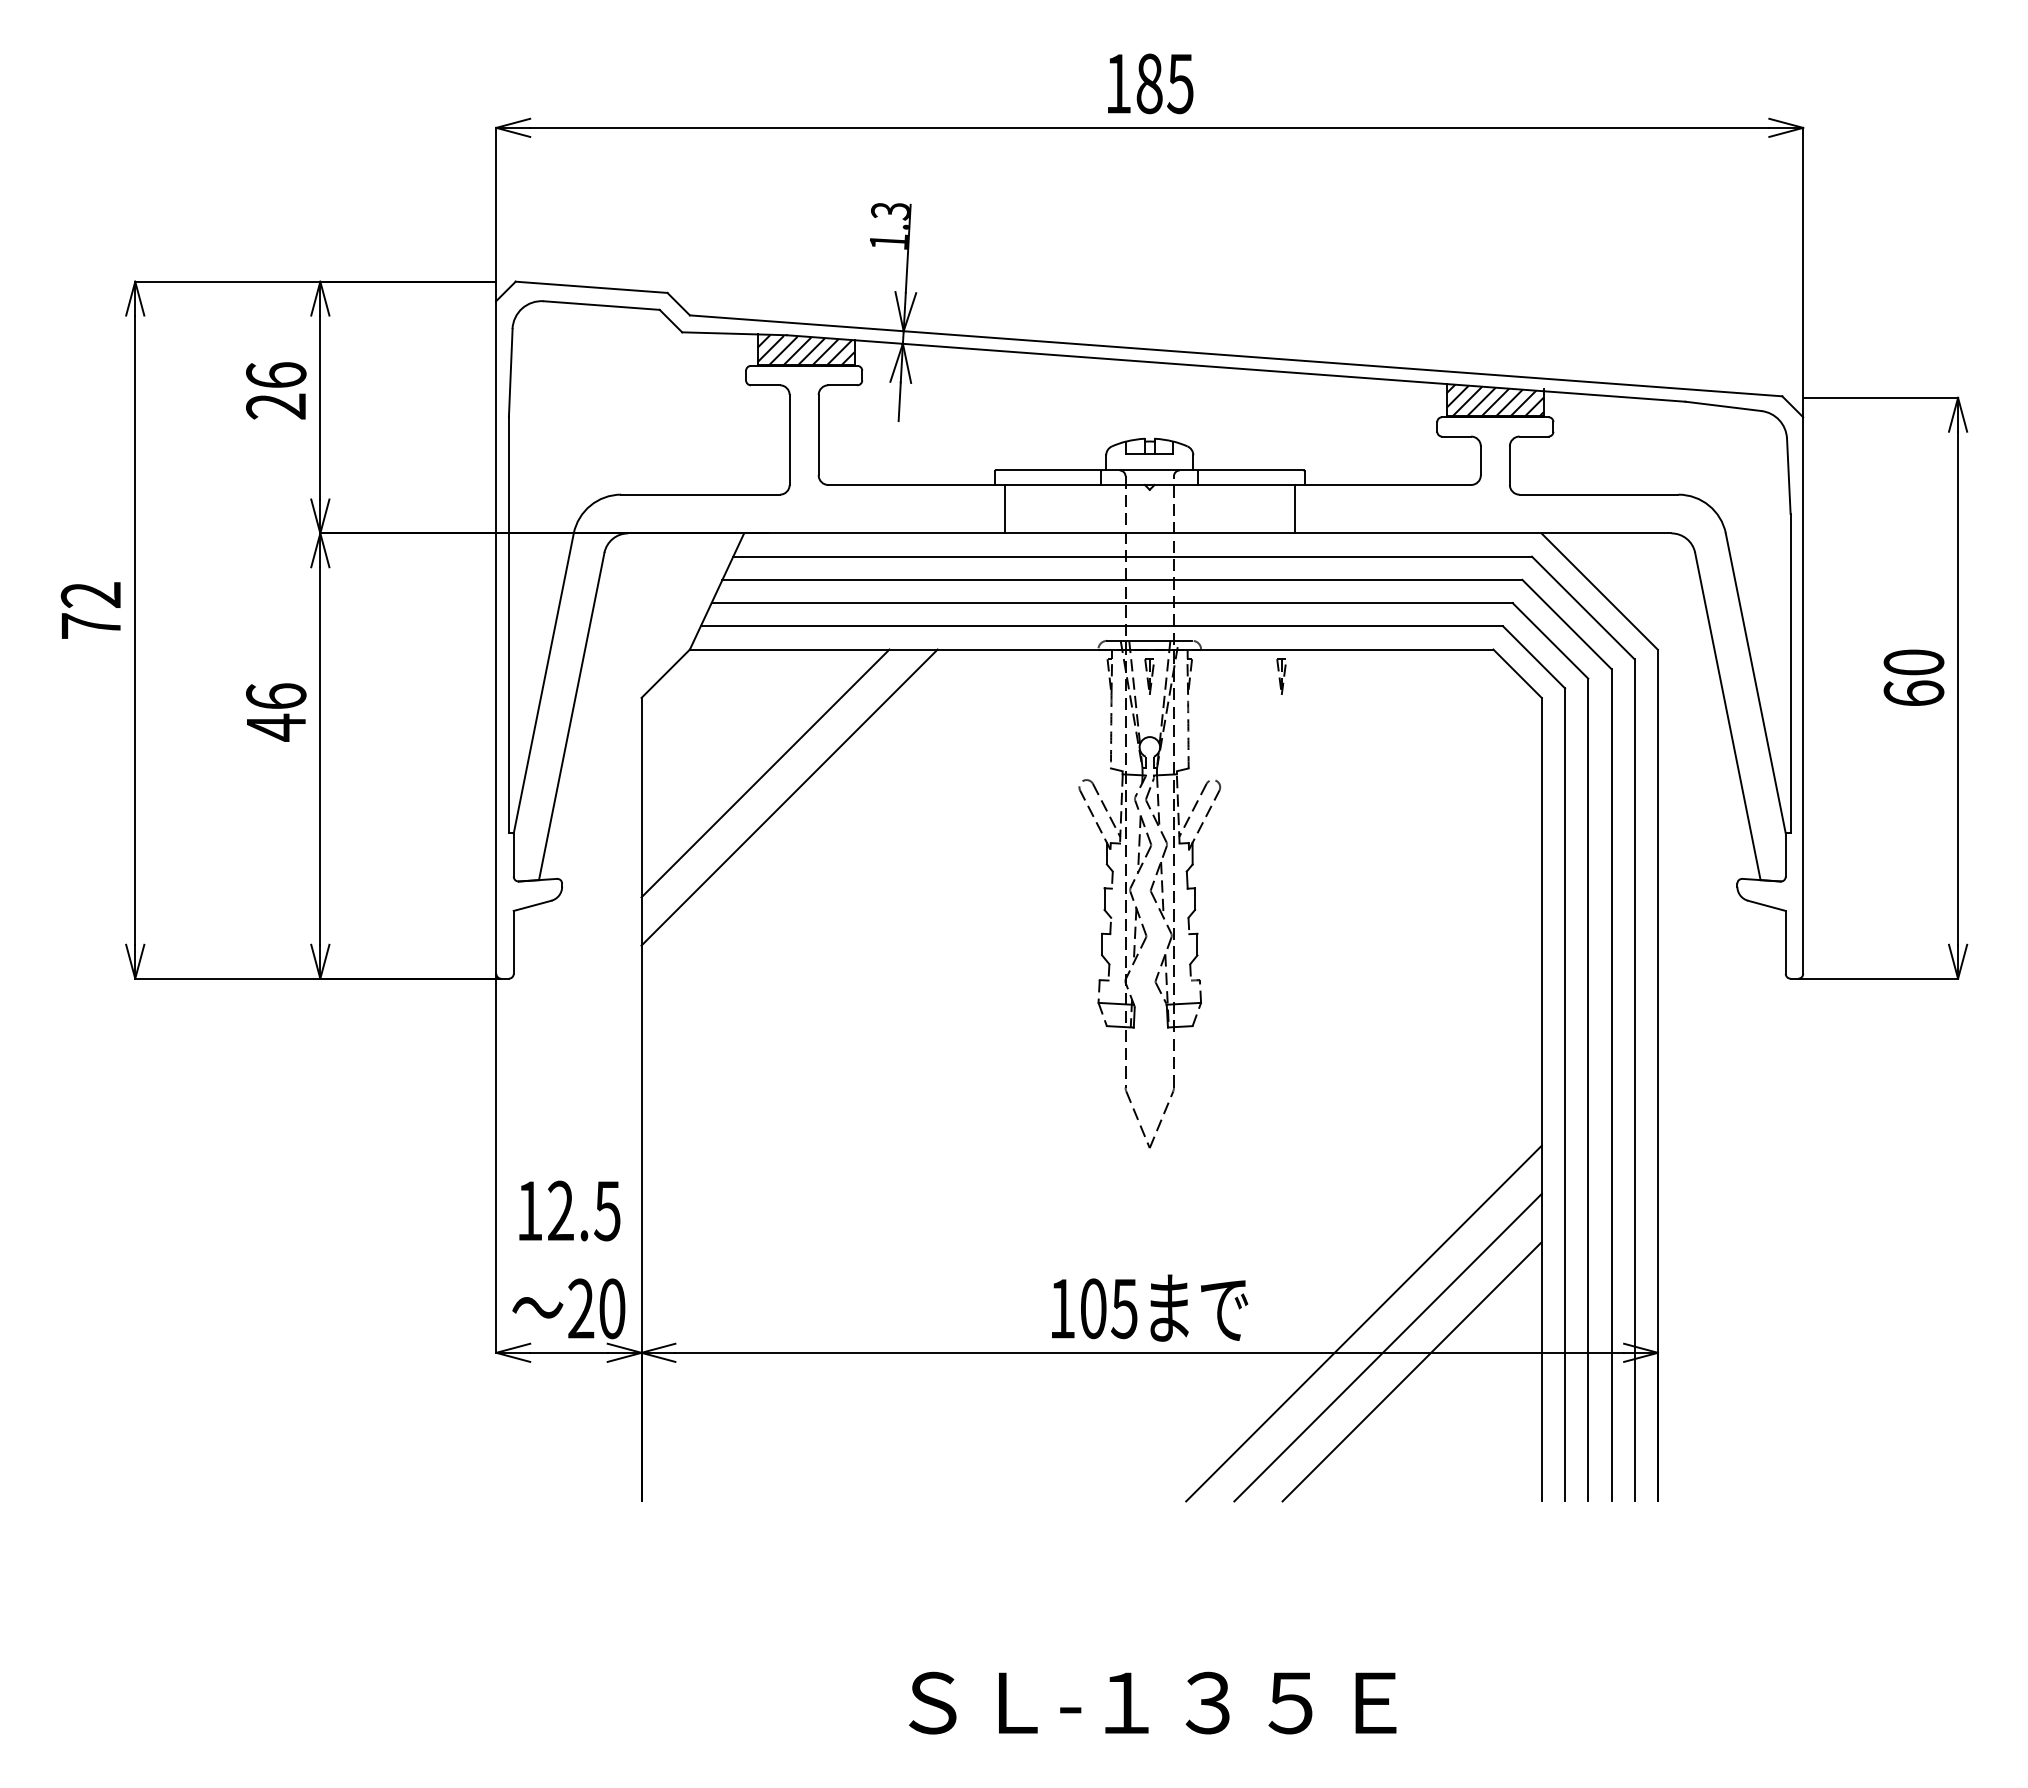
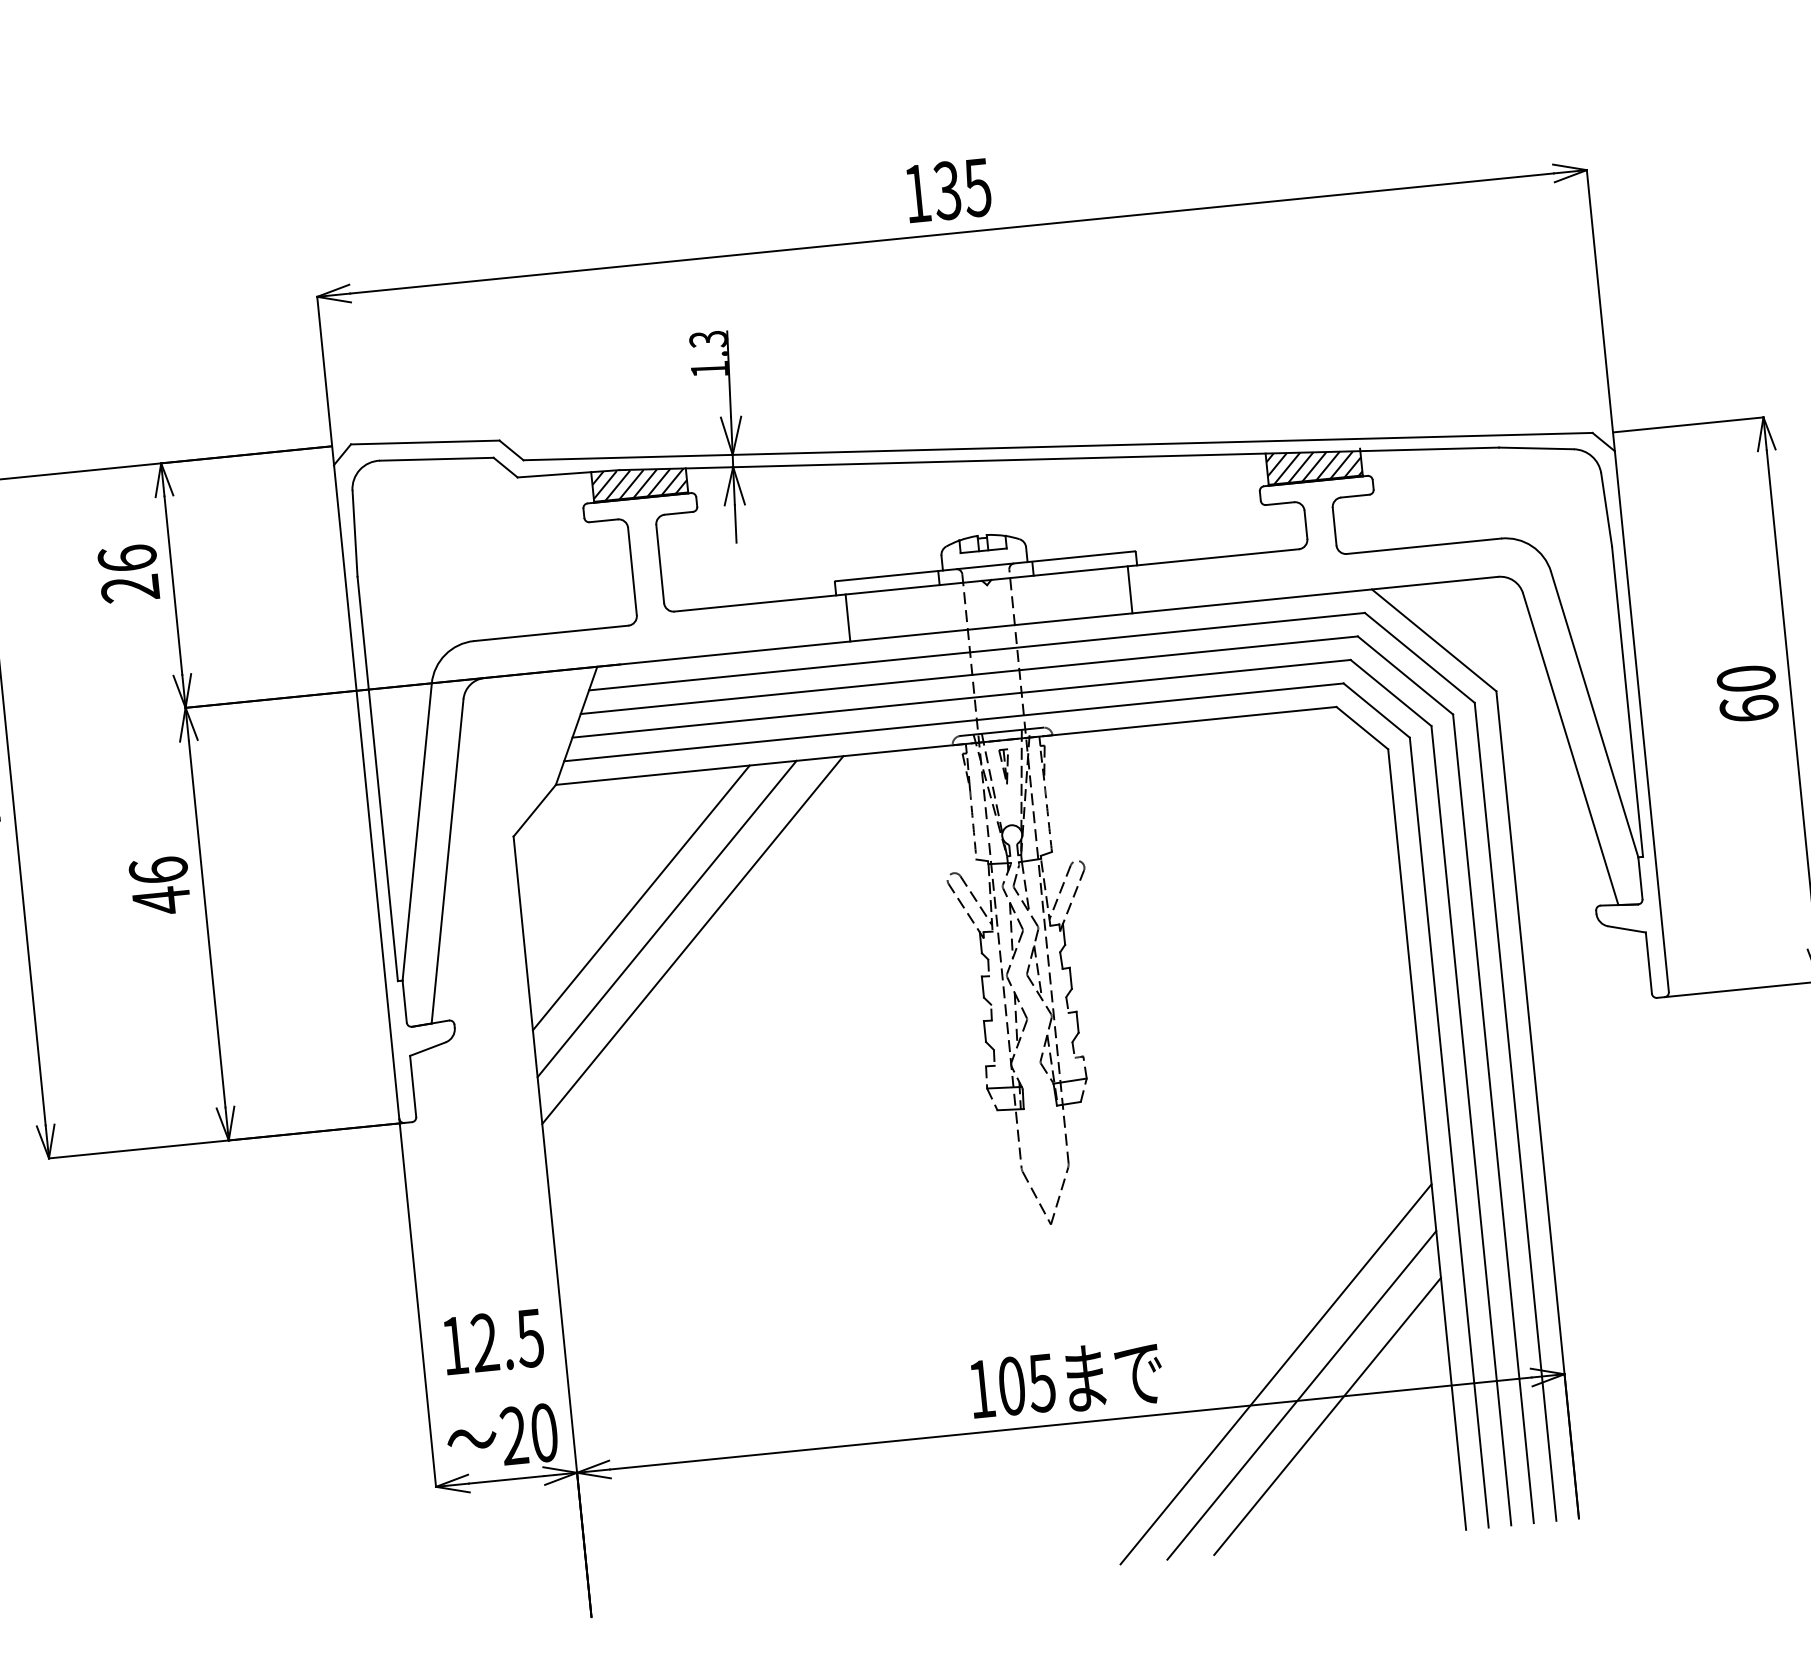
text: (1149, 83) -> (947, 190), 185 -> 135
part: (1281, 676) -> (1133, 753), removed
line: (813, 821) -> (692, 939), added

